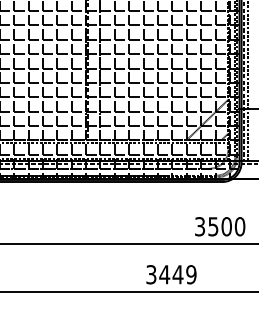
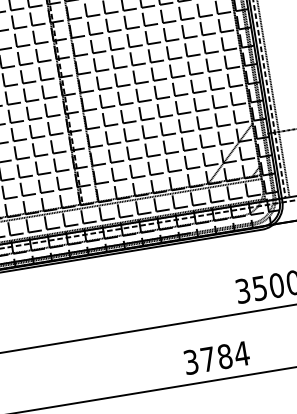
text: (177, 274) -> (224, 356), 3449 -> 3784

